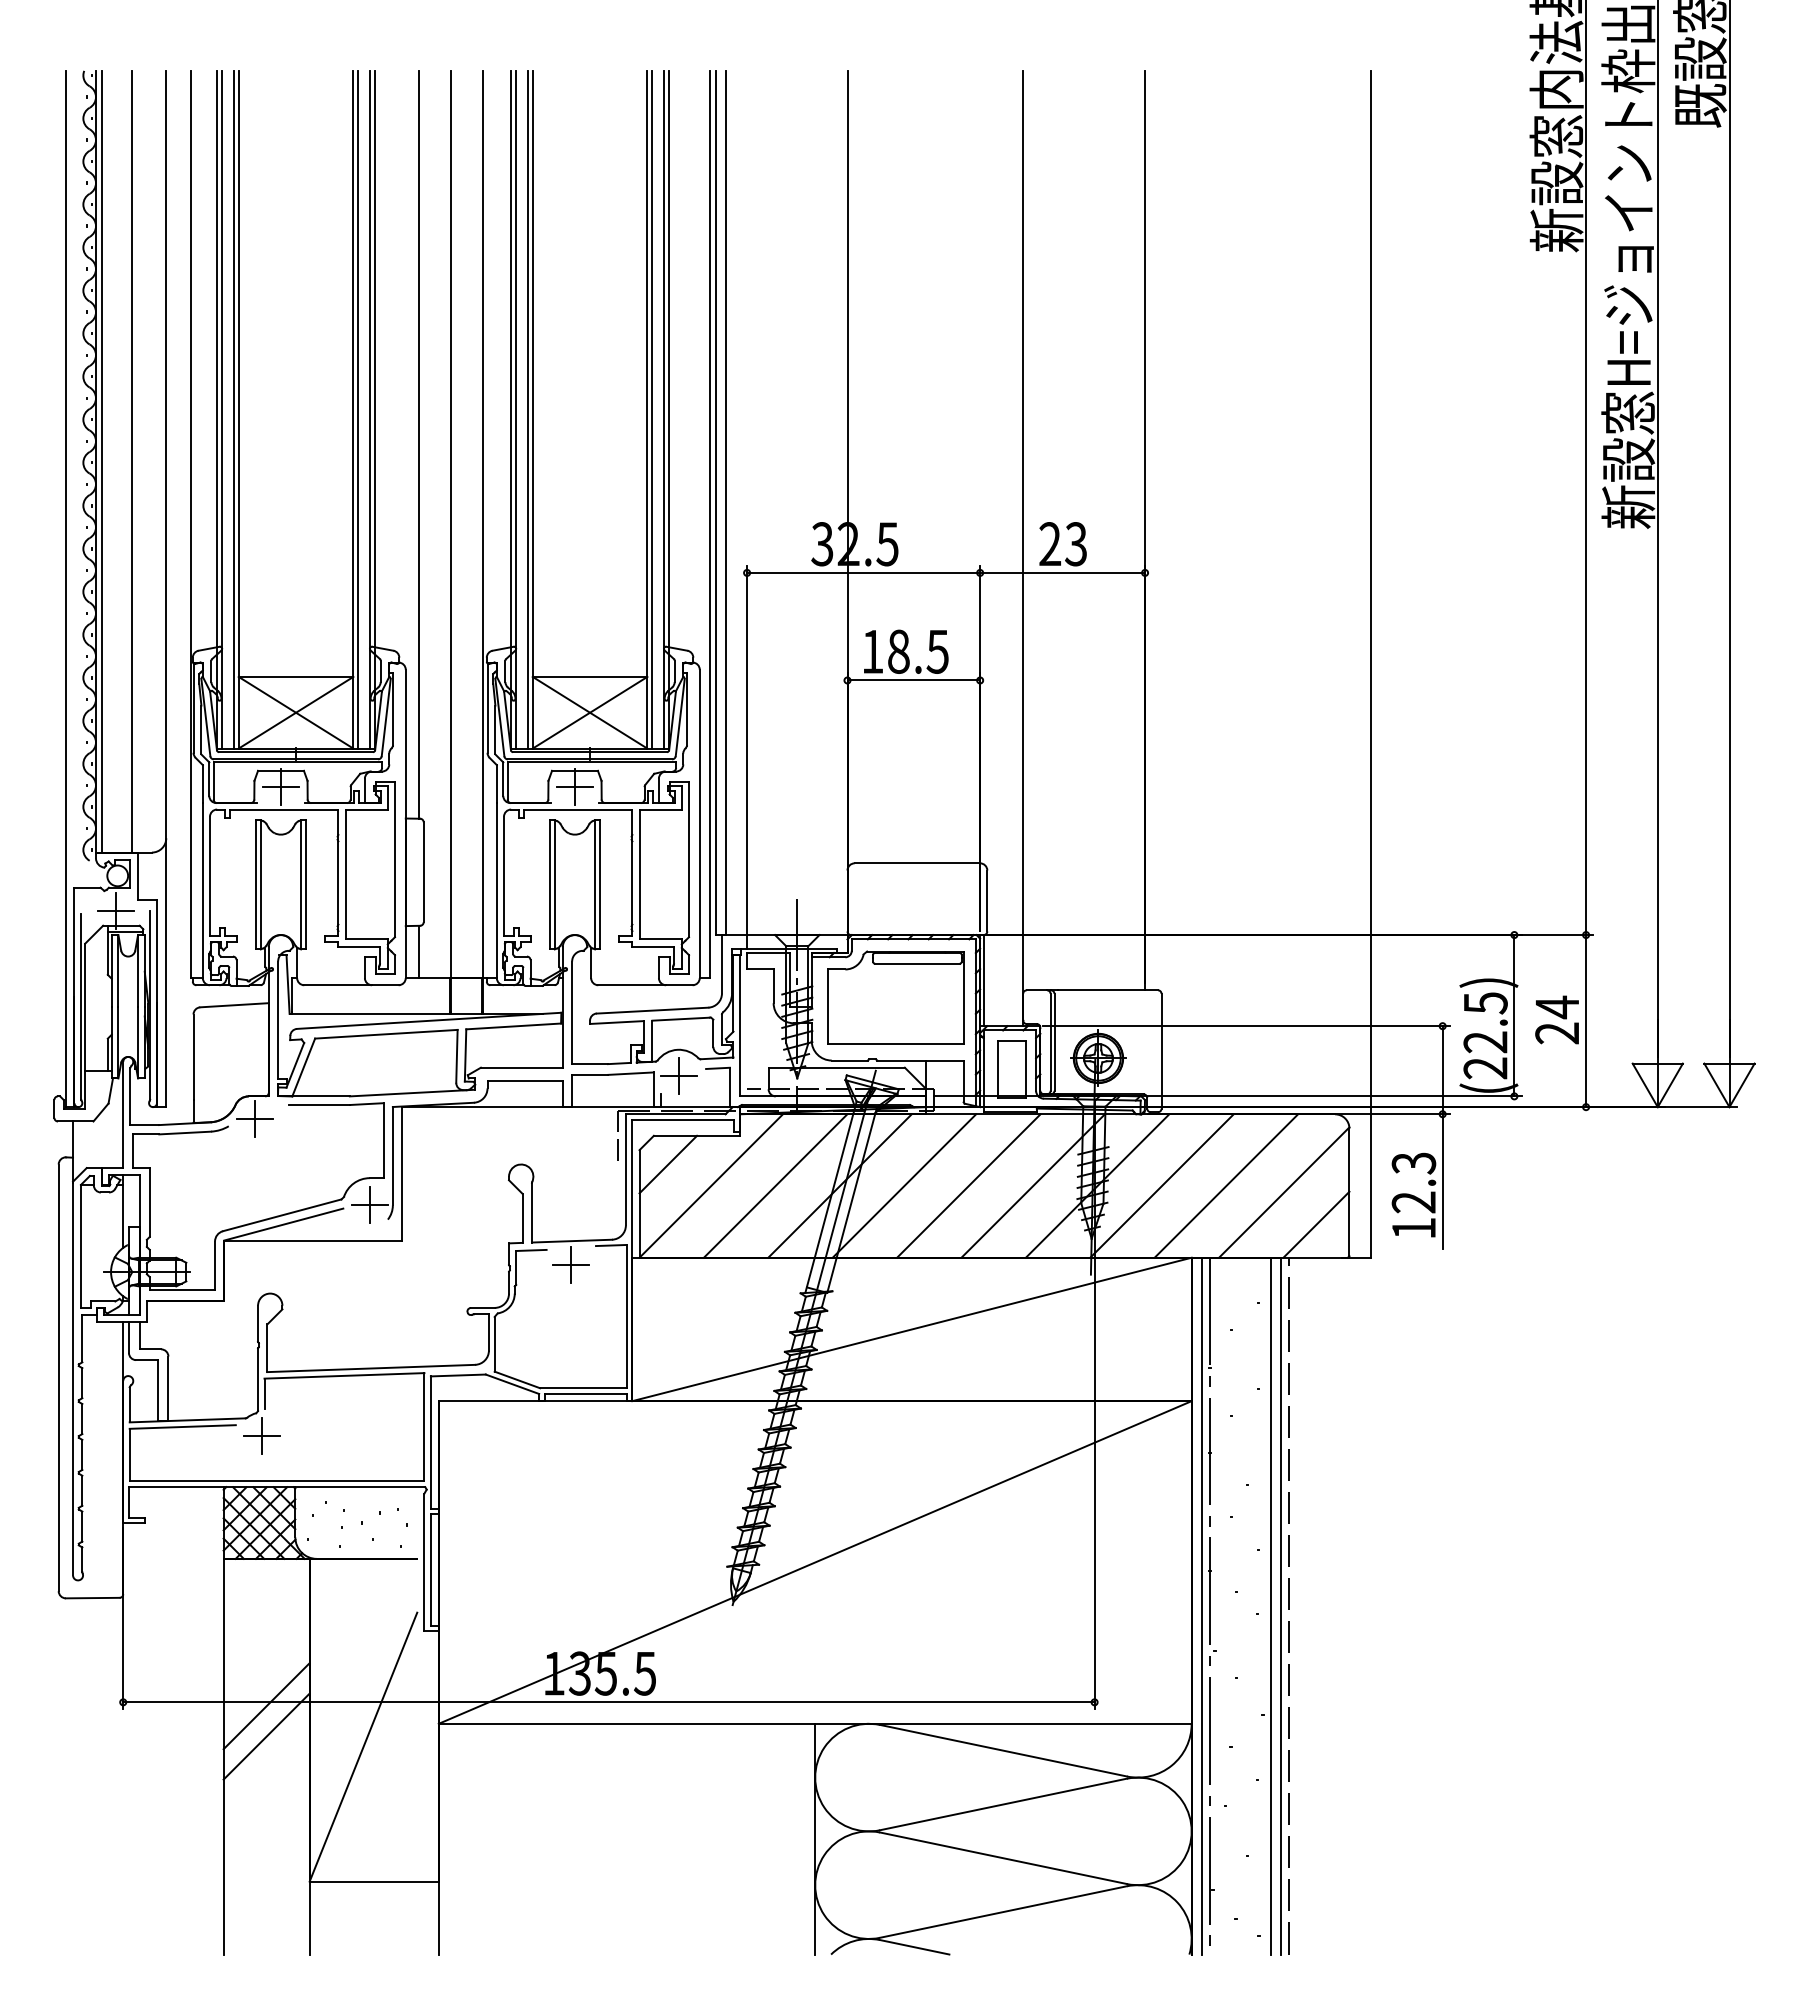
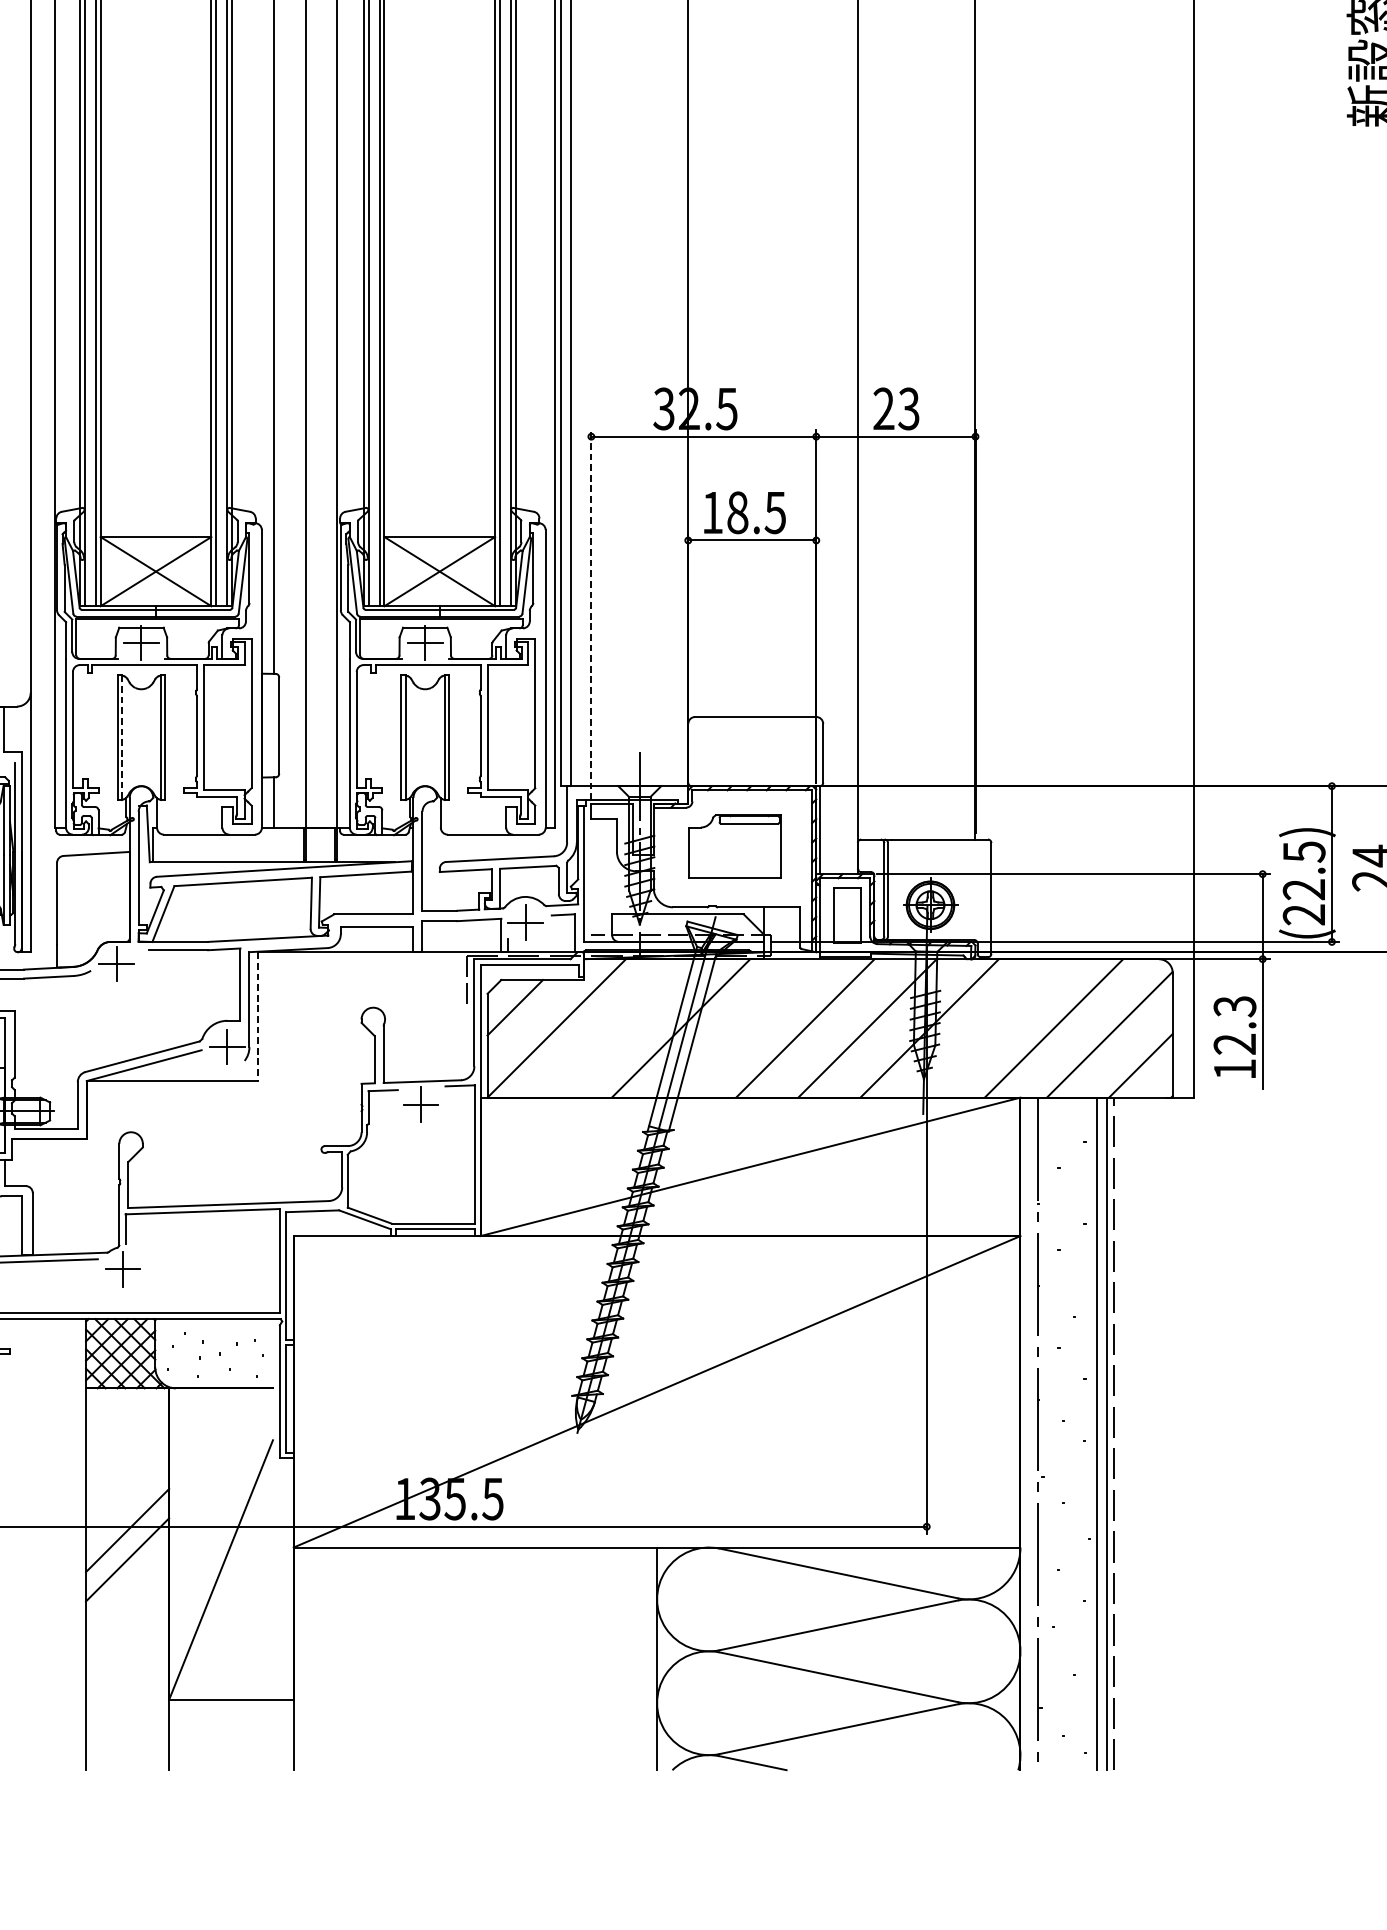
line: (747, 757) -> (591, 614), solid -> dashed
line: (260, 884) -> (121, 737), solid -> dashed
part: (895, 997) -> (734, 846), size x0.7
line: (402, 1173) -> (258, 1016), solid -> dashed
line: (775, 1185) -> (618, 1027), removed
line: (904, 1185) -> (743, 1027), removed
line: (1161, 1185) -> (991, 1027), removed
line: (1202, 1605) -> (1030, 1433), removed

